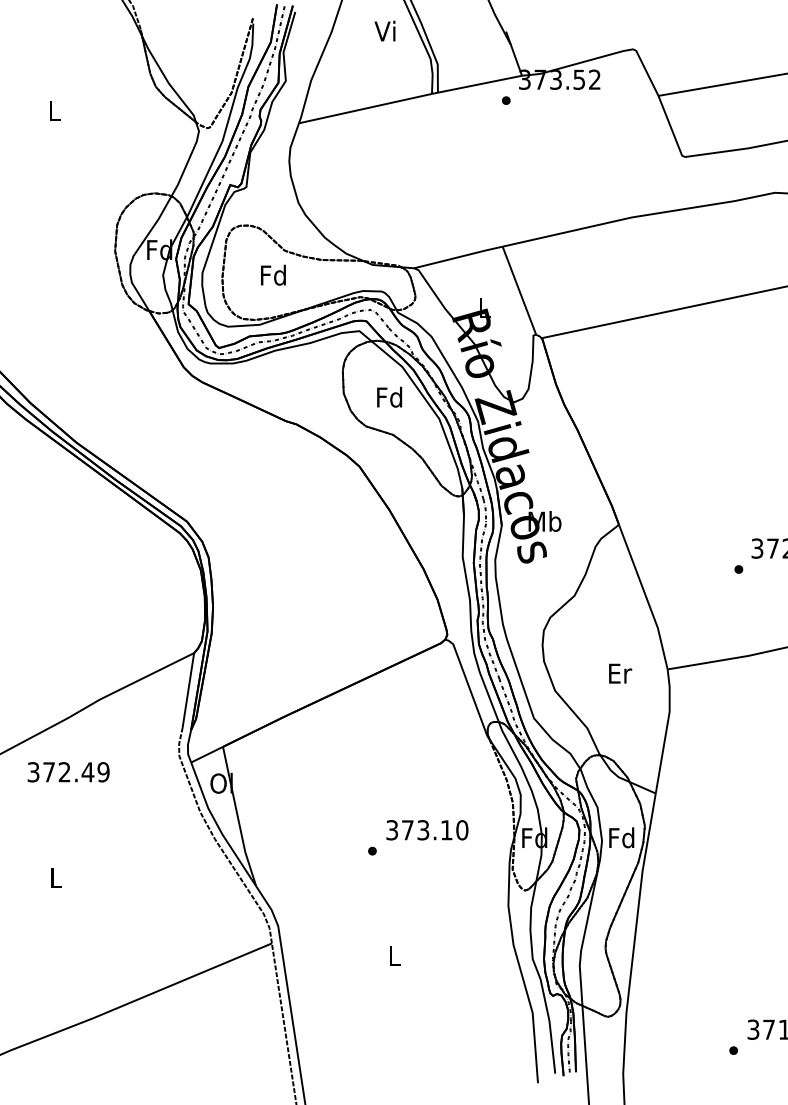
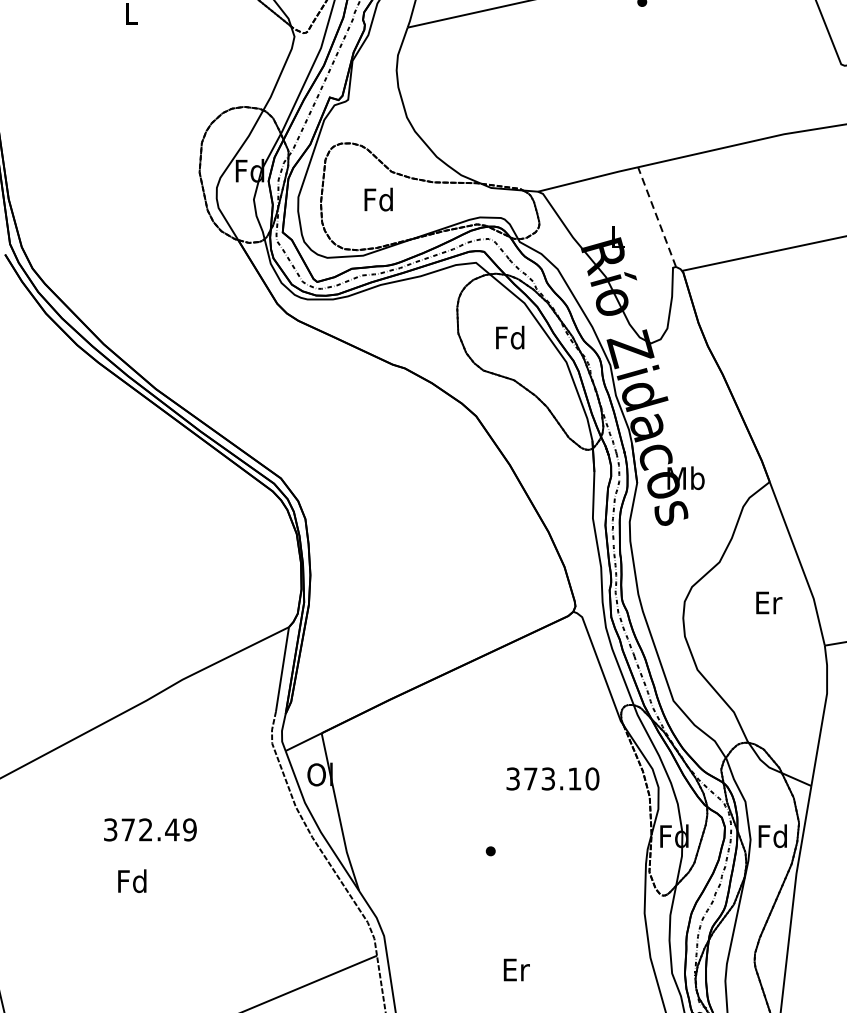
line: (519, 290) -> (657, 216), solid -> dashed
text: (620, 673) -> (769, 602), moved
text: (68, 772) -> (150, 830), moved
text: (427, 830) -> (553, 779), moved
text: (55, 877) -> (132, 881), L -> Fd
text: (395, 955) -> (516, 969), L -> Er

